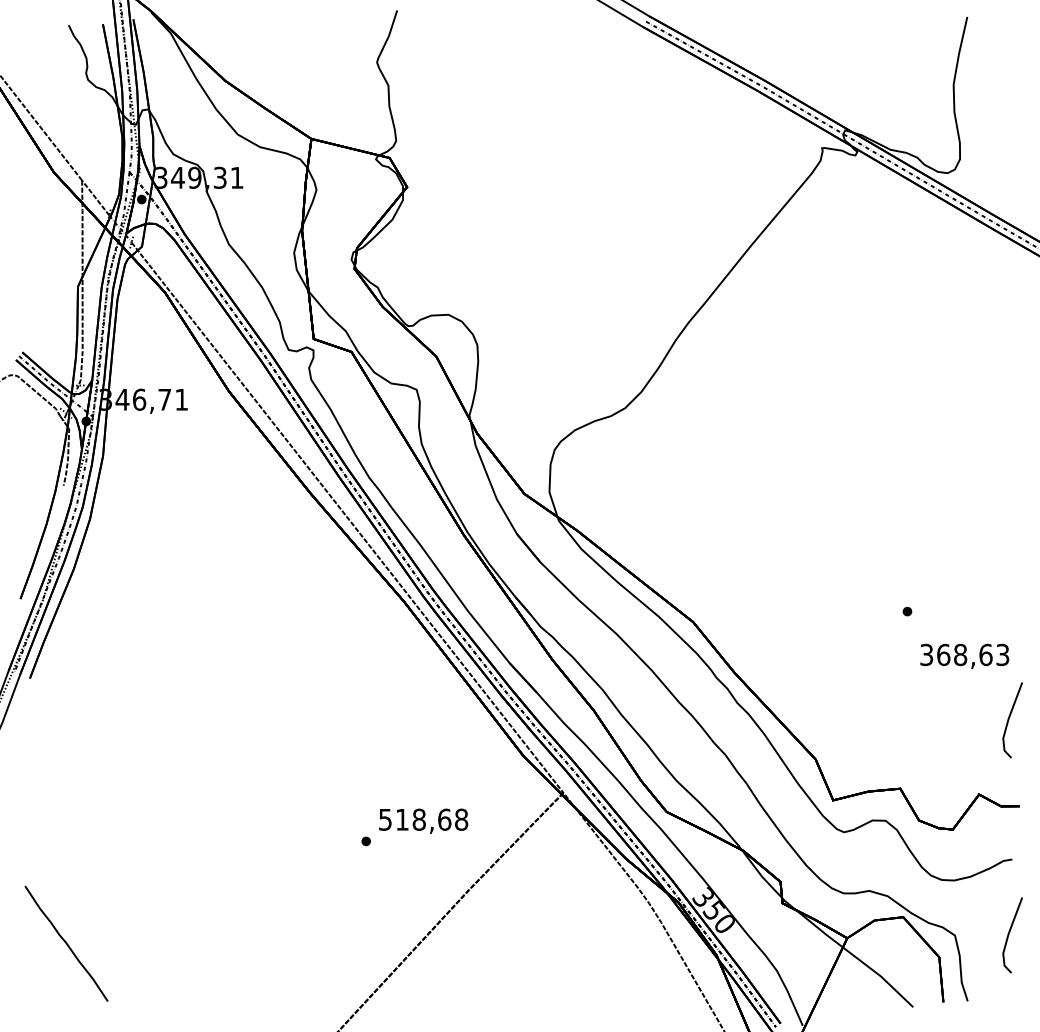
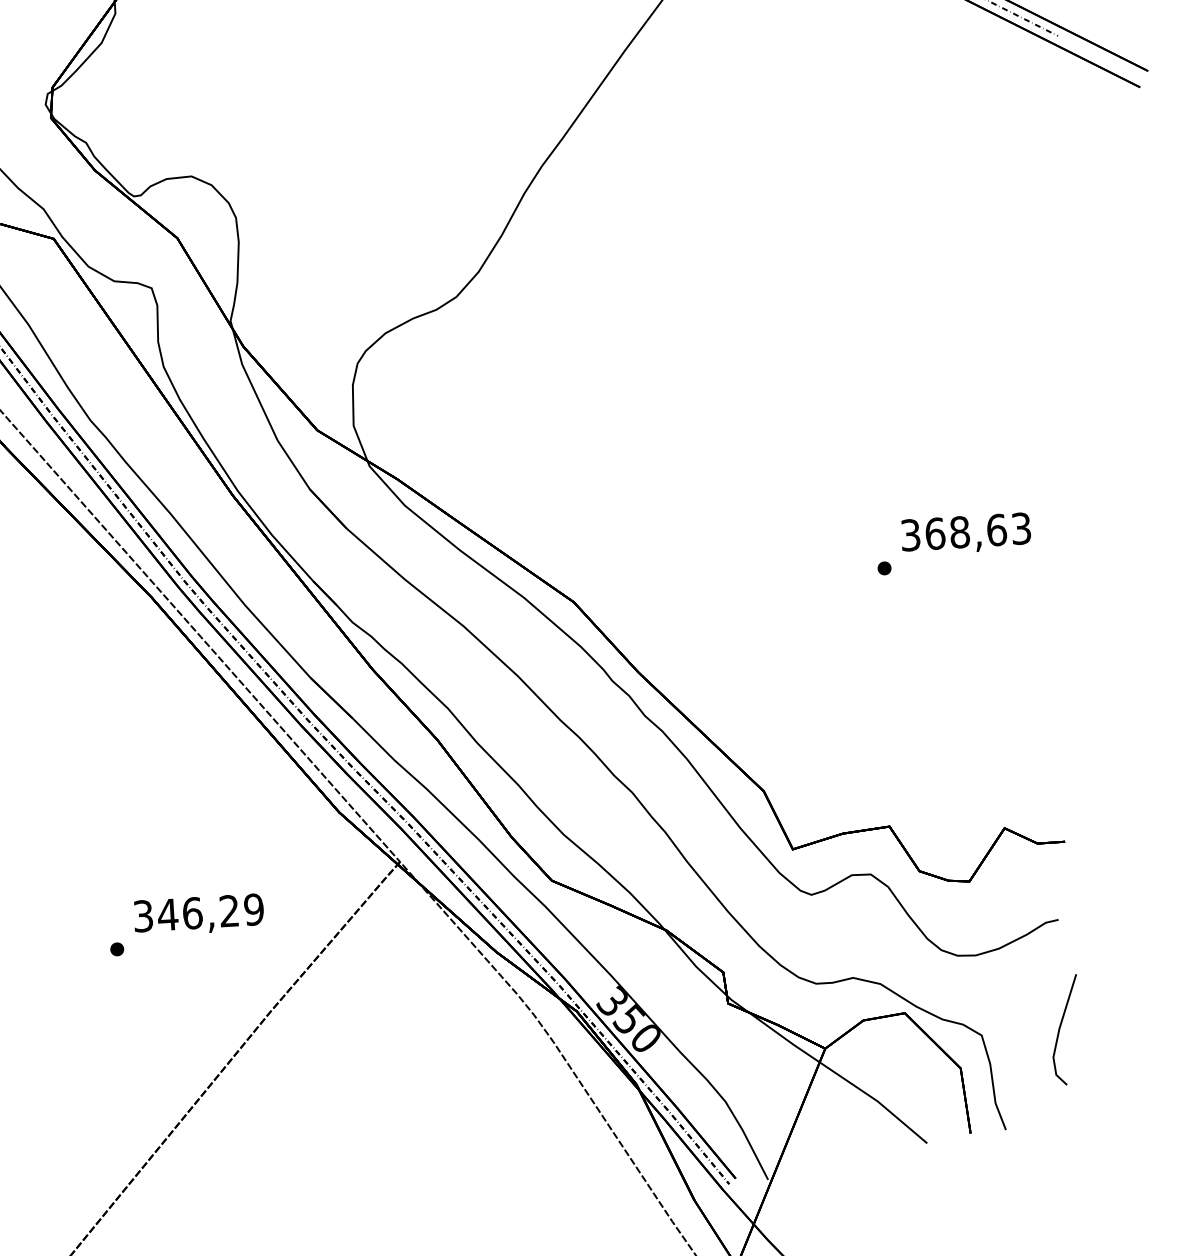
text: (964, 656) -> (965, 534), moved
line: (1009, 720) -> (1042, 717), removed
text: (423, 819) -> (198, 912), 518,68 -> 346,29

